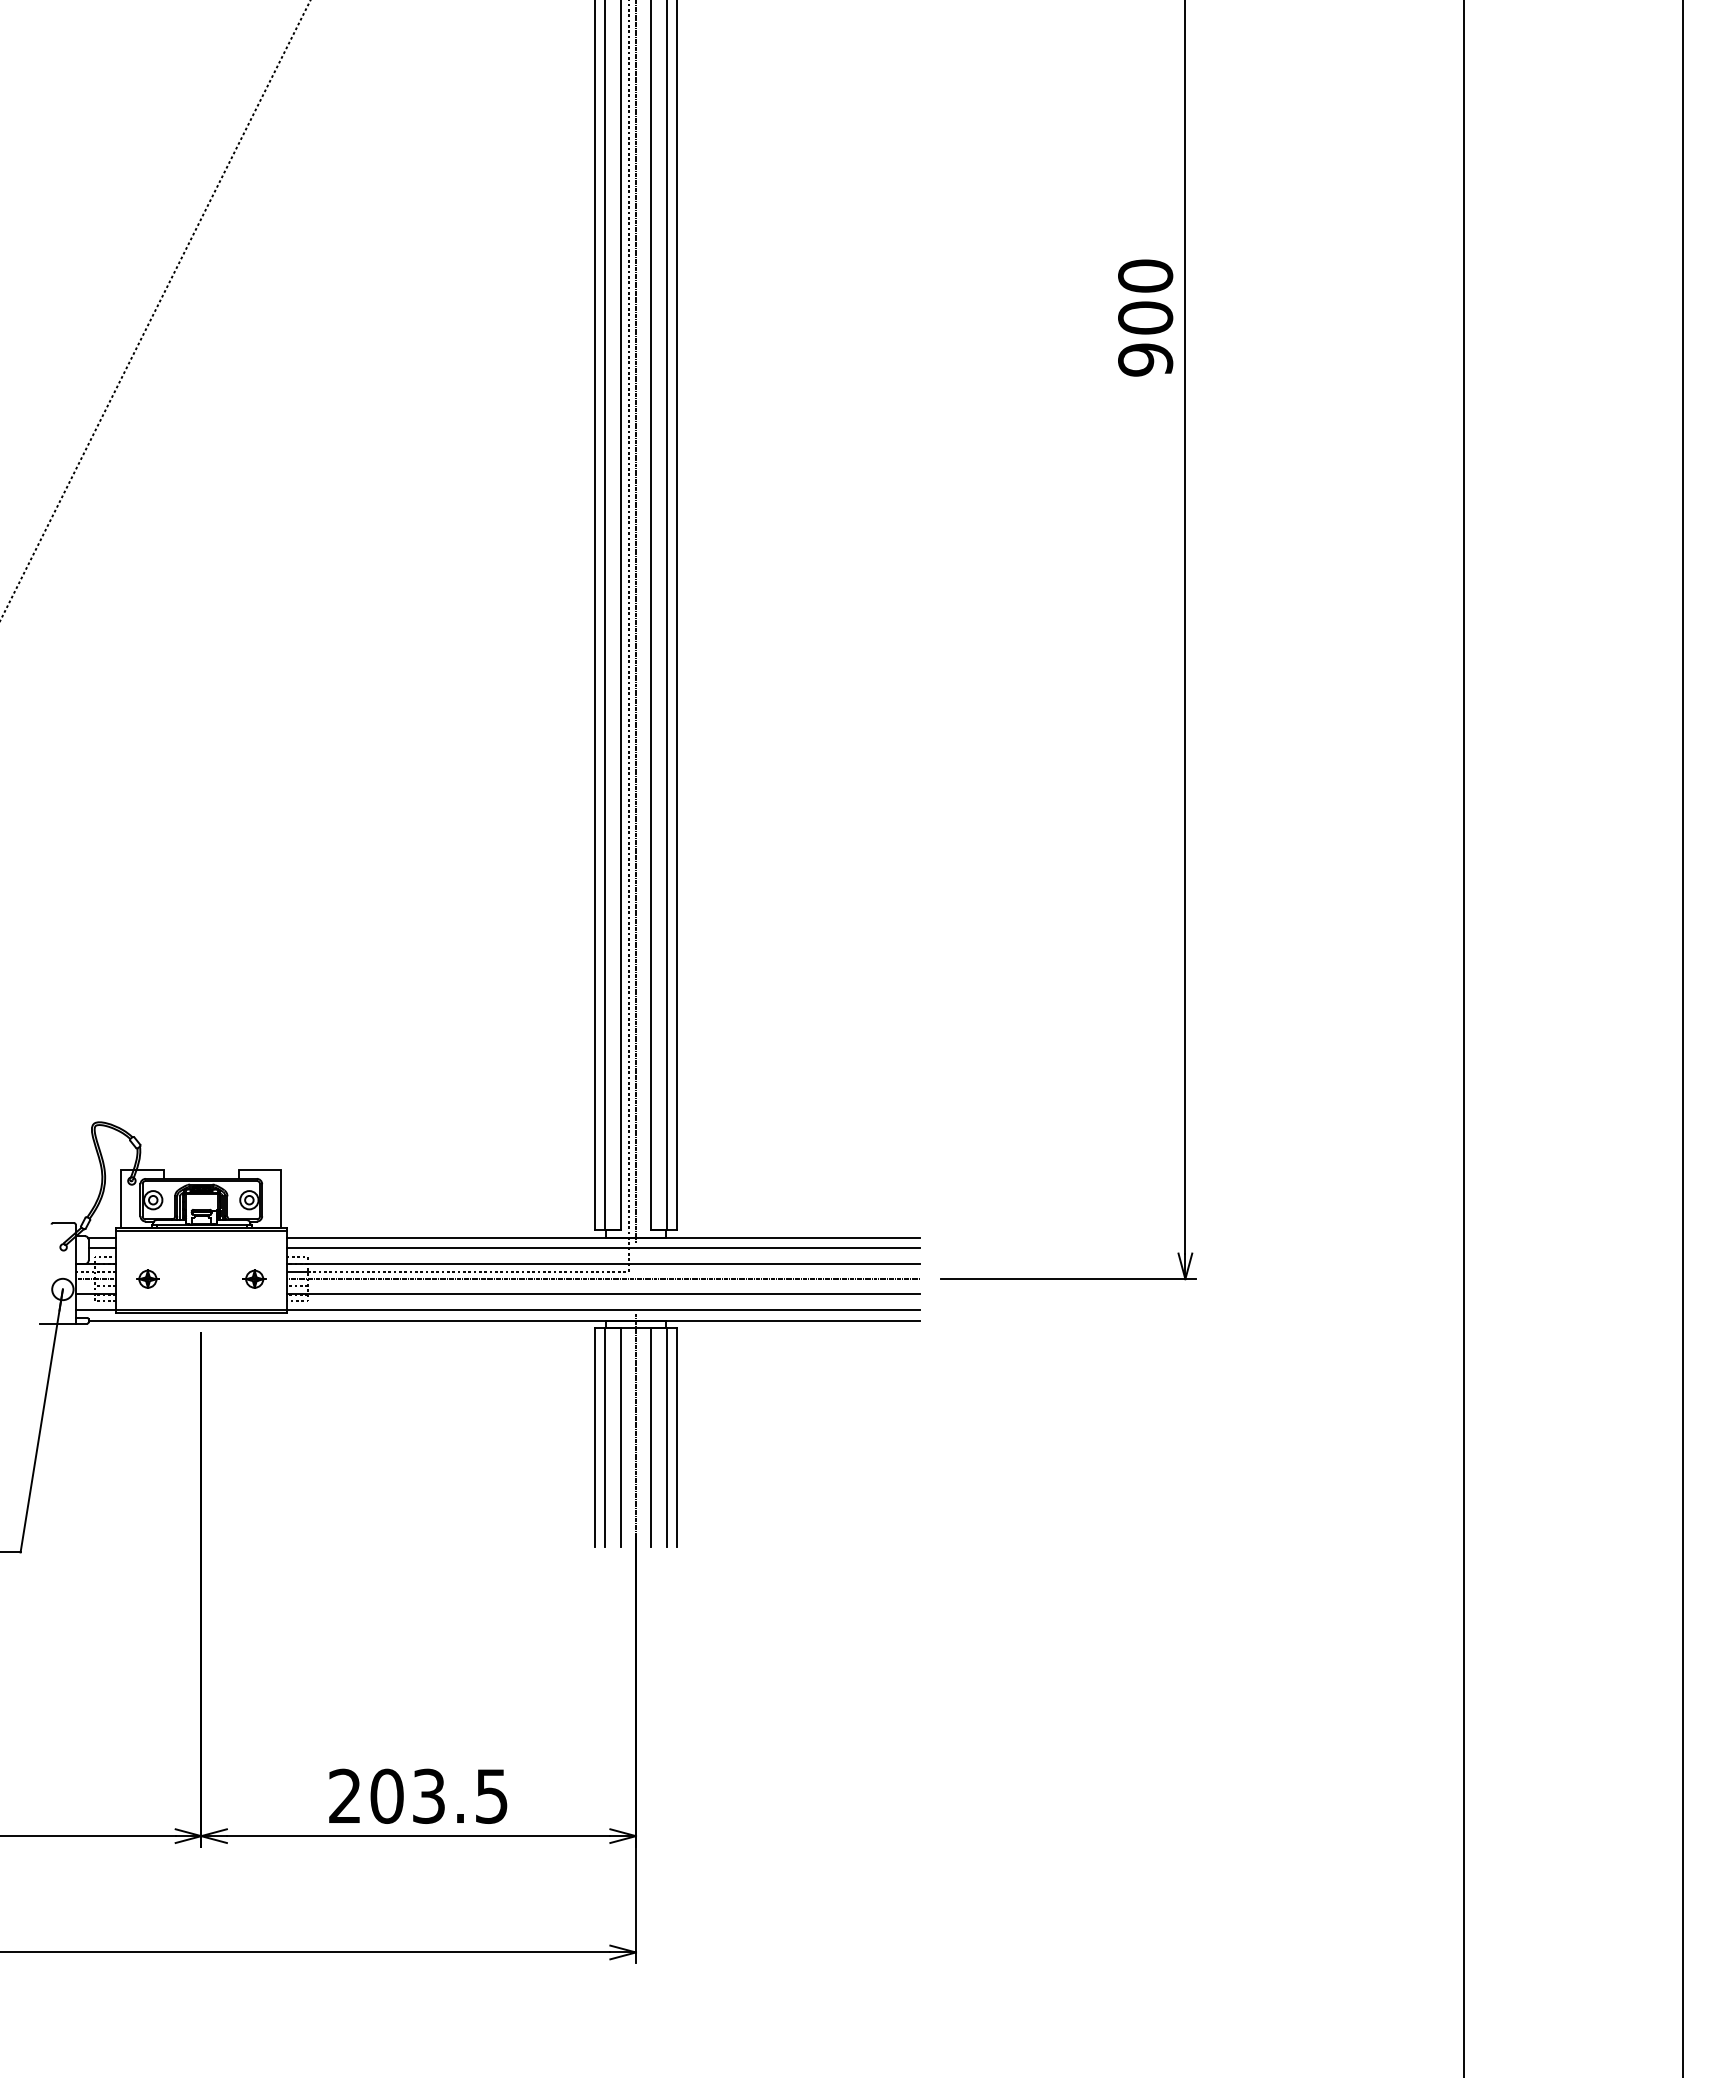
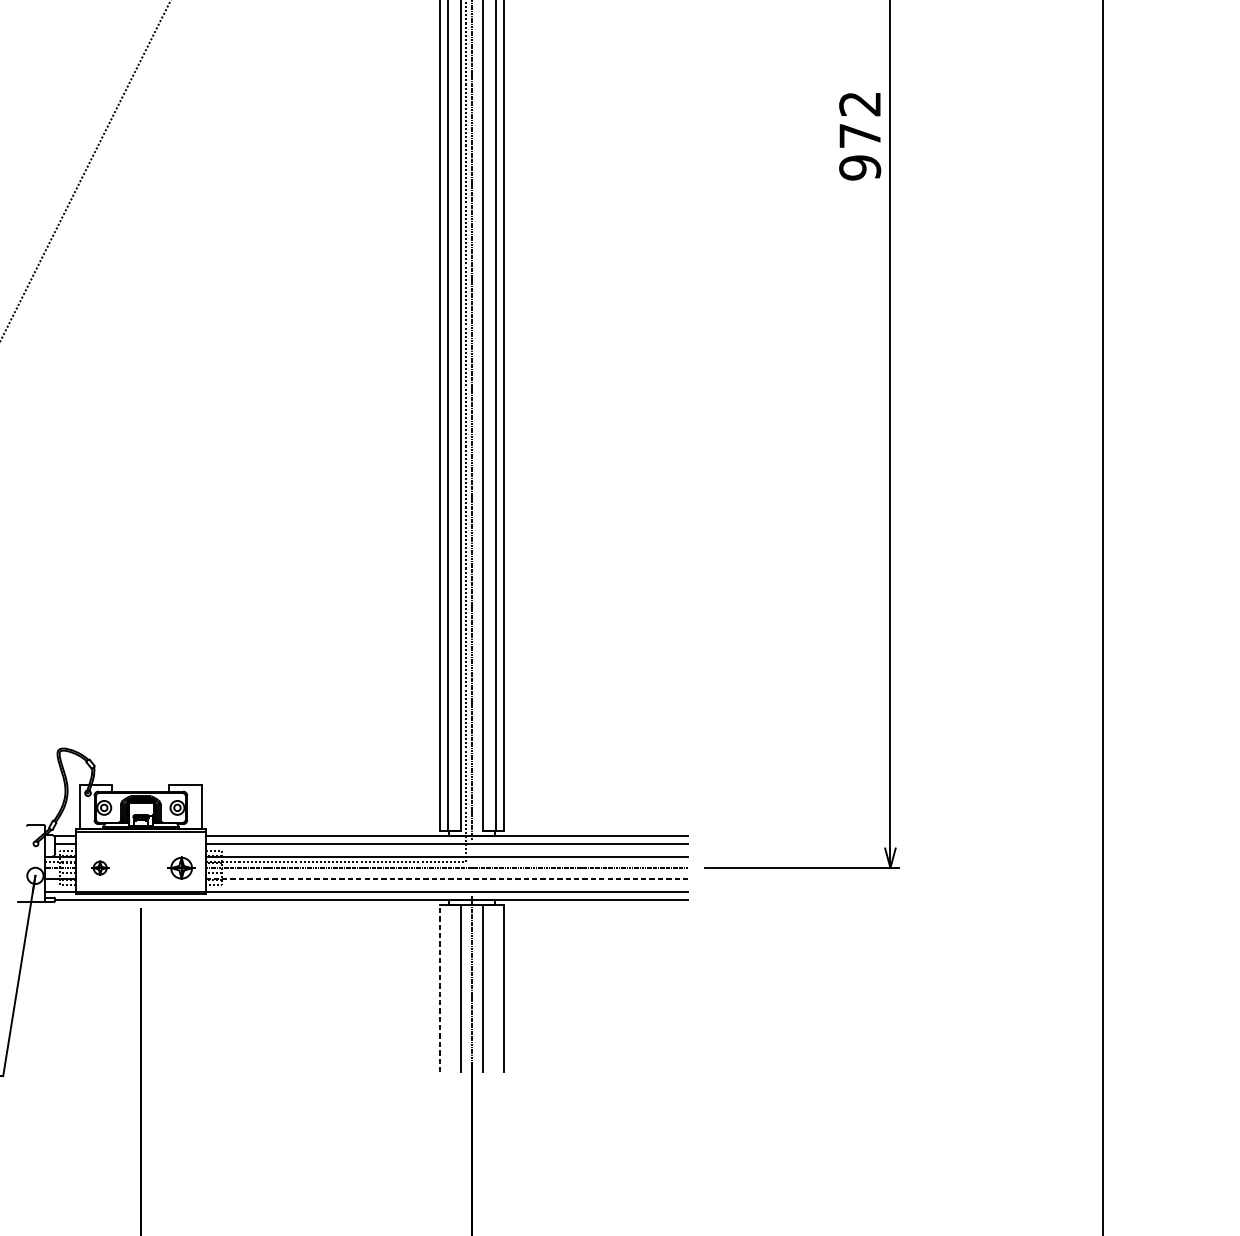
text: (1145, 296) -> (860, 119), 900 -> 972
part: (254, 1278) -> (181, 867), size x1.6
line: (603, 1294) -> (447, 879), solid -> dashed
line: (594, 1437) -> (440, 988), solid -> dashed
line: (604, 1437) -> (447, 988), removed
line: (666, 1437) -> (495, 988), removed

